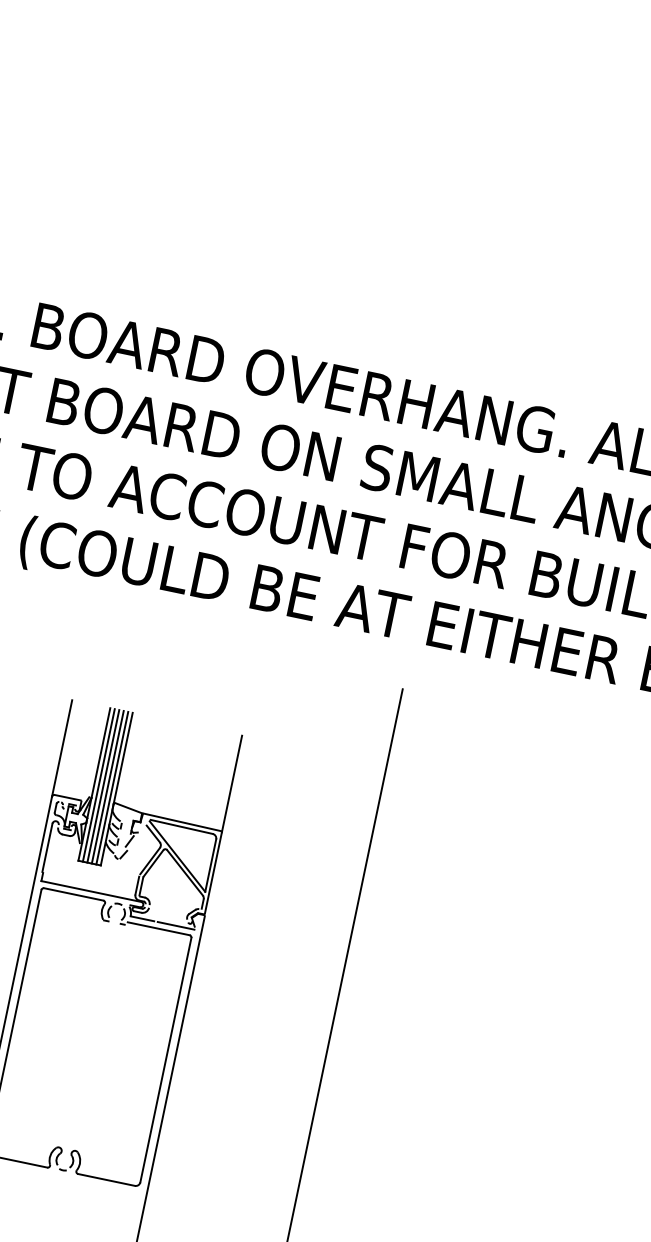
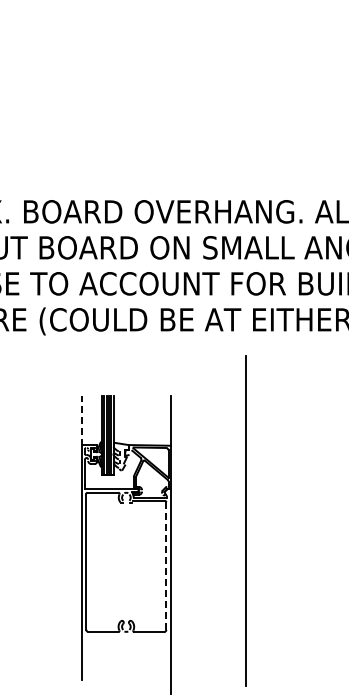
line: (61, 747) -> (81, 420), solid -> dashed
line: (165, 1061) -> (166, 566), solid -> dashed

